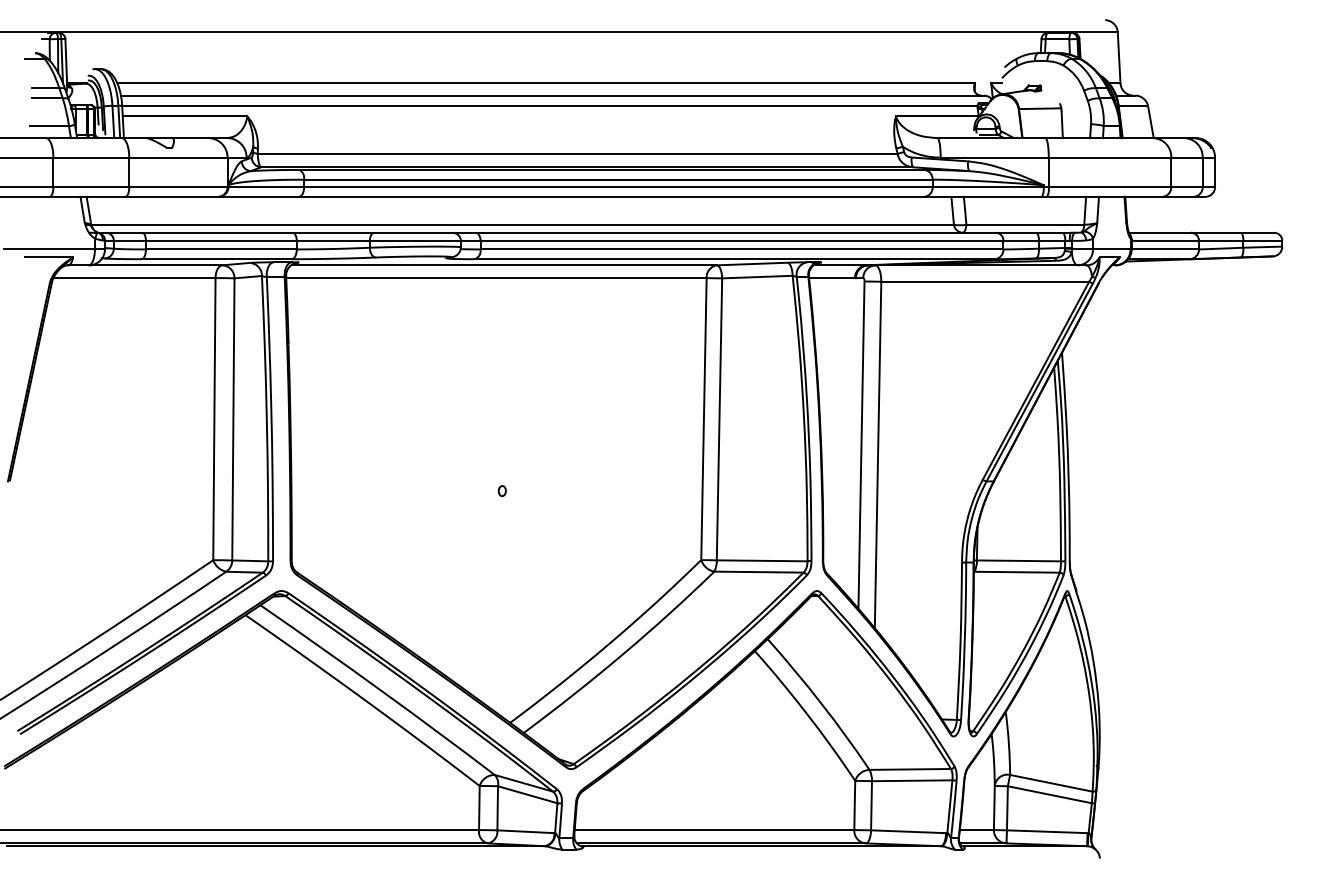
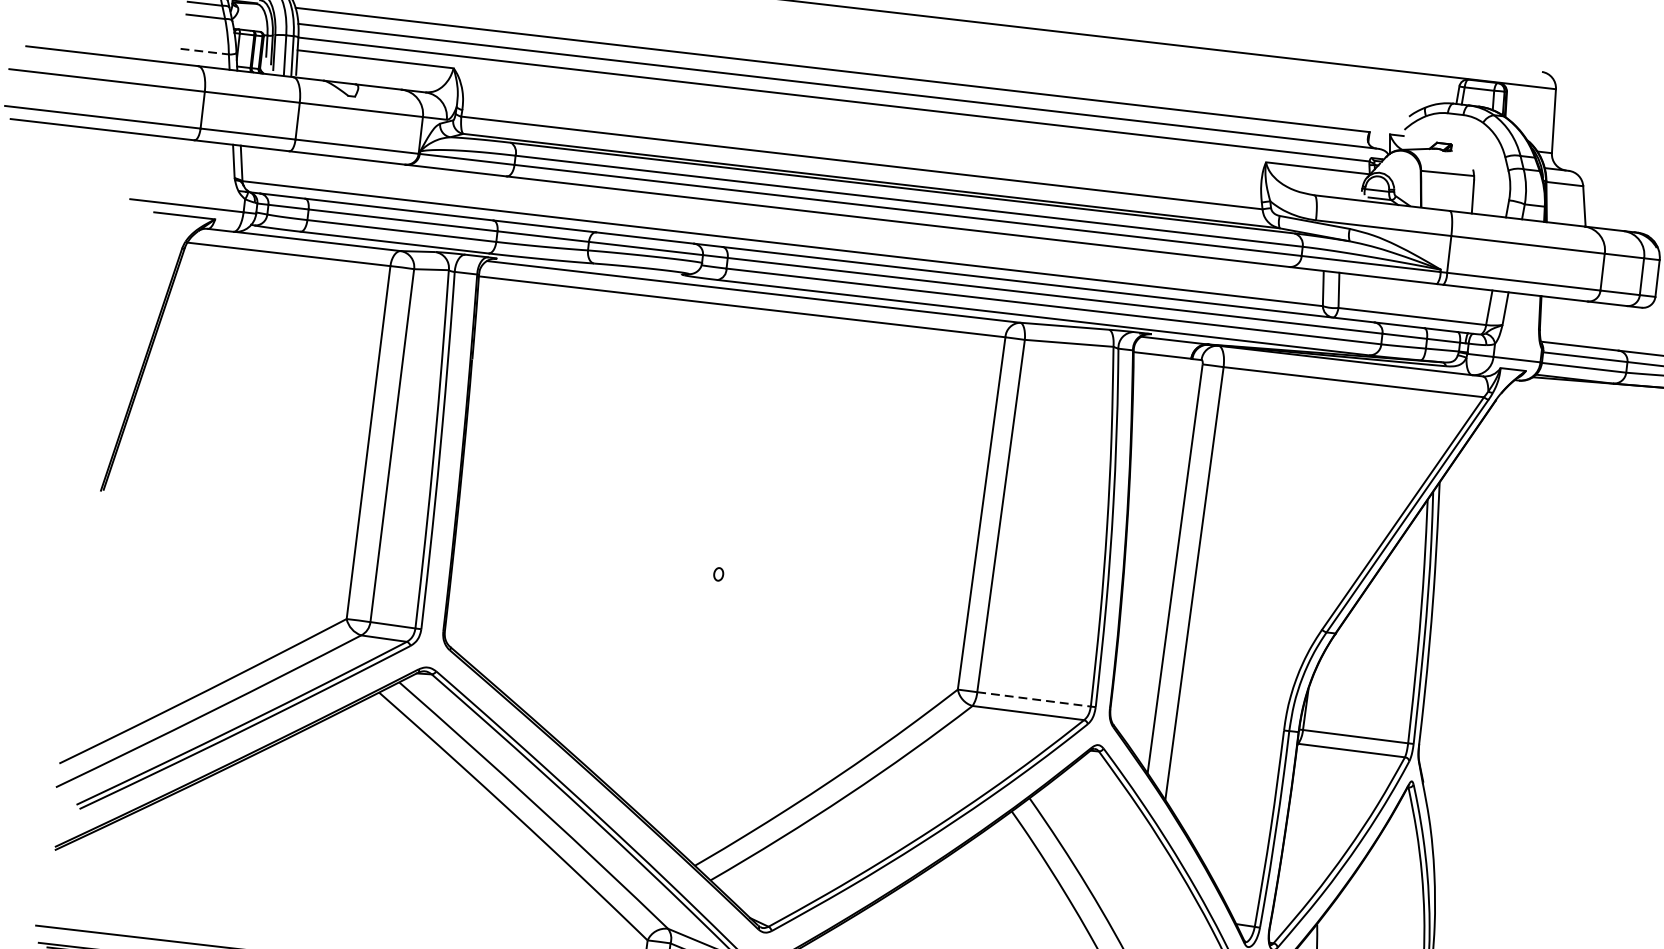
line: (50, 126) -> (205, 52), solid -> dashed
line: (762, 560) -> (1034, 699), solid -> dashed

